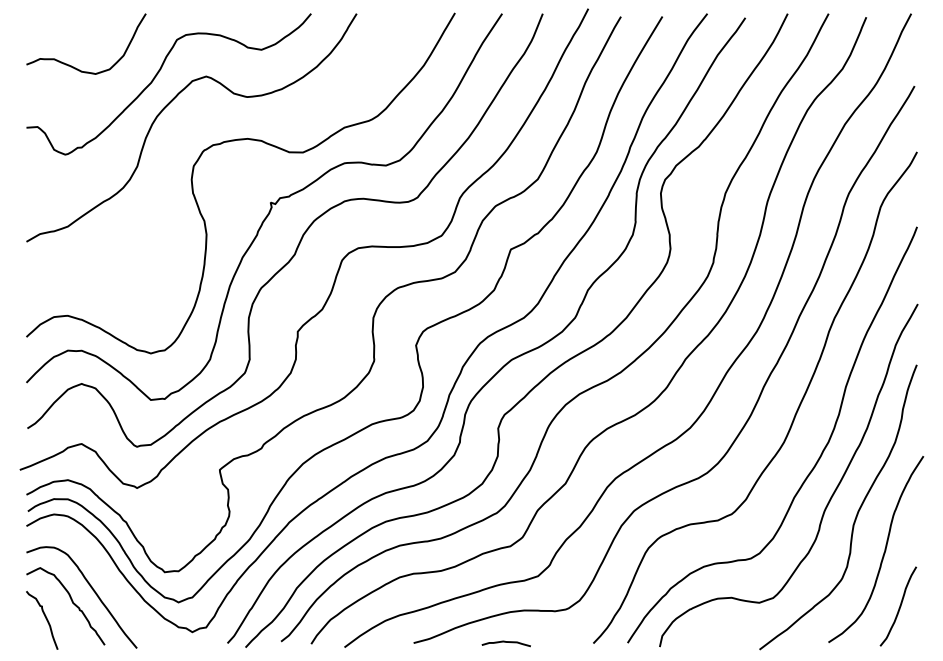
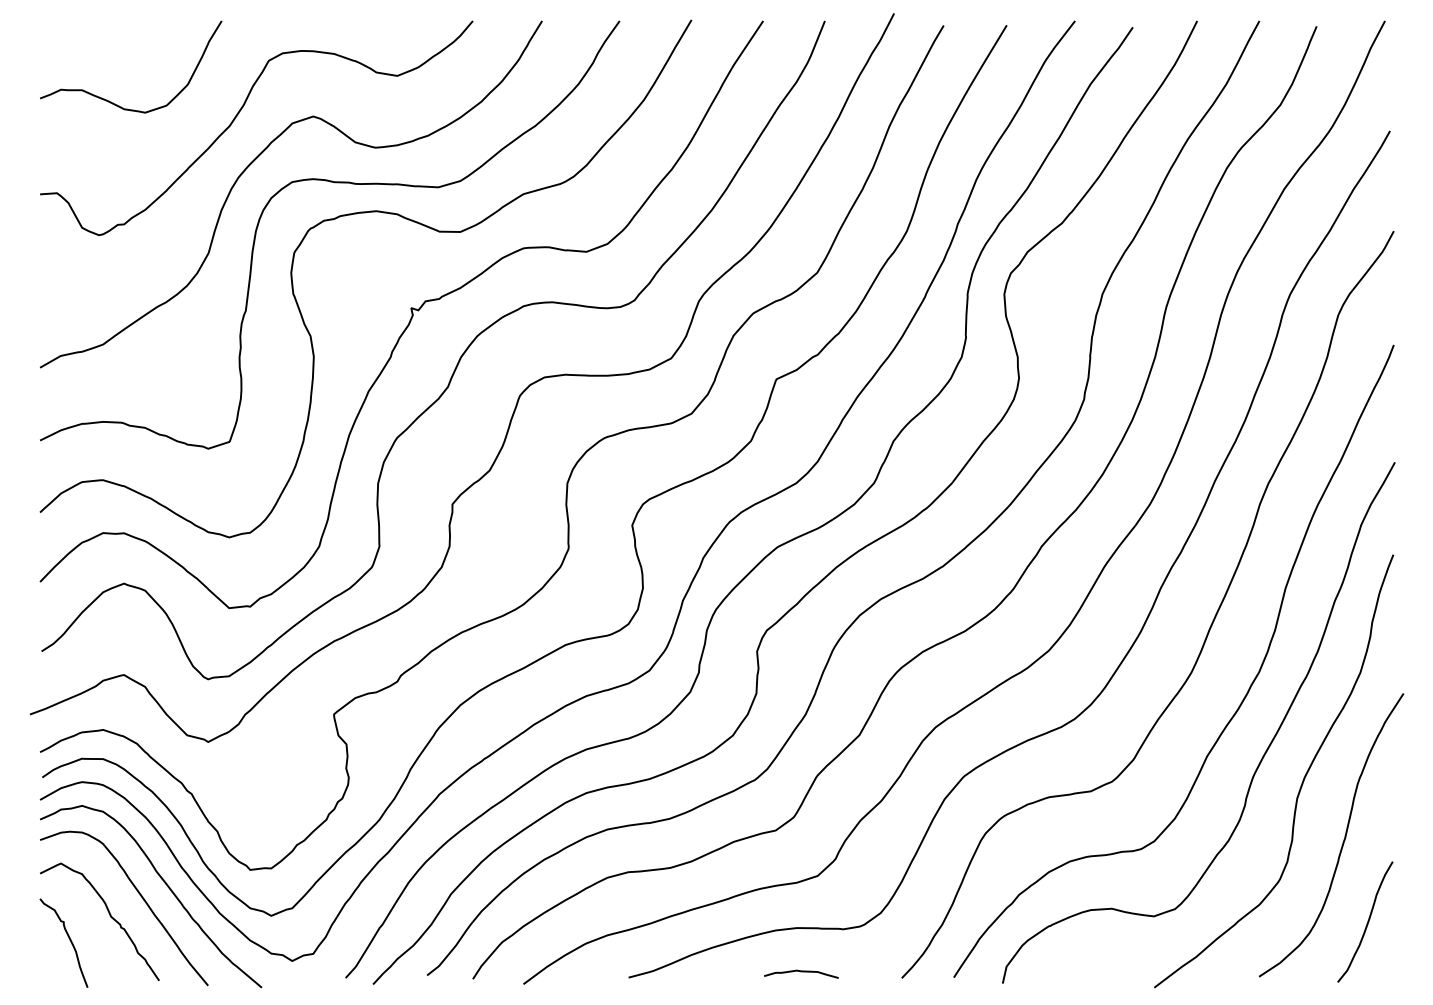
curve: (217, 120) -> (330, 183), added
curve: (109, 583) -> (166, 887), added
curve: (505, 642) -> (800, 972), moved

